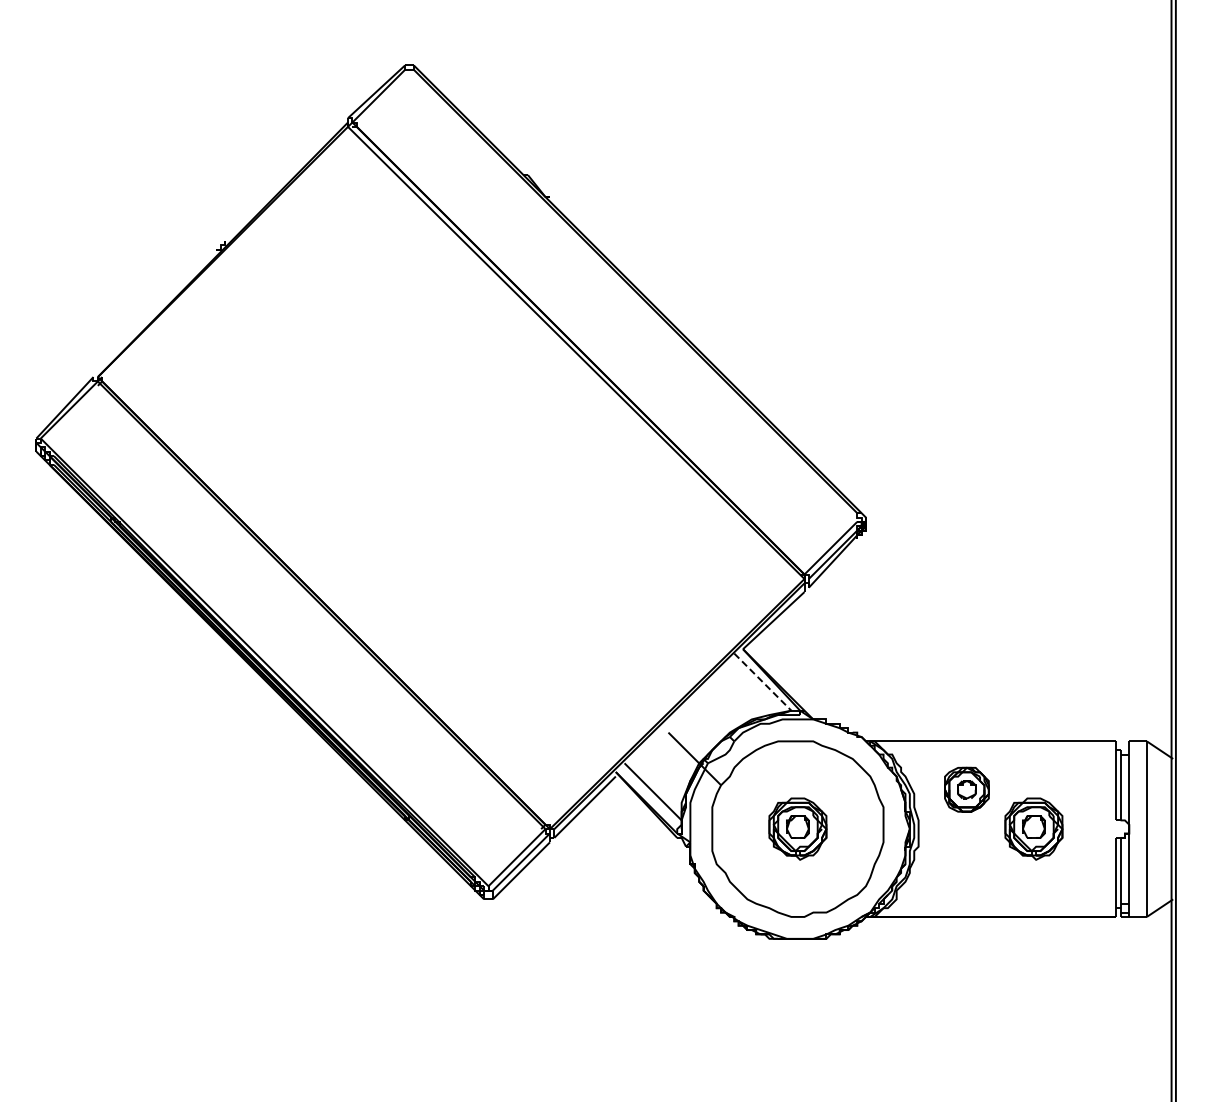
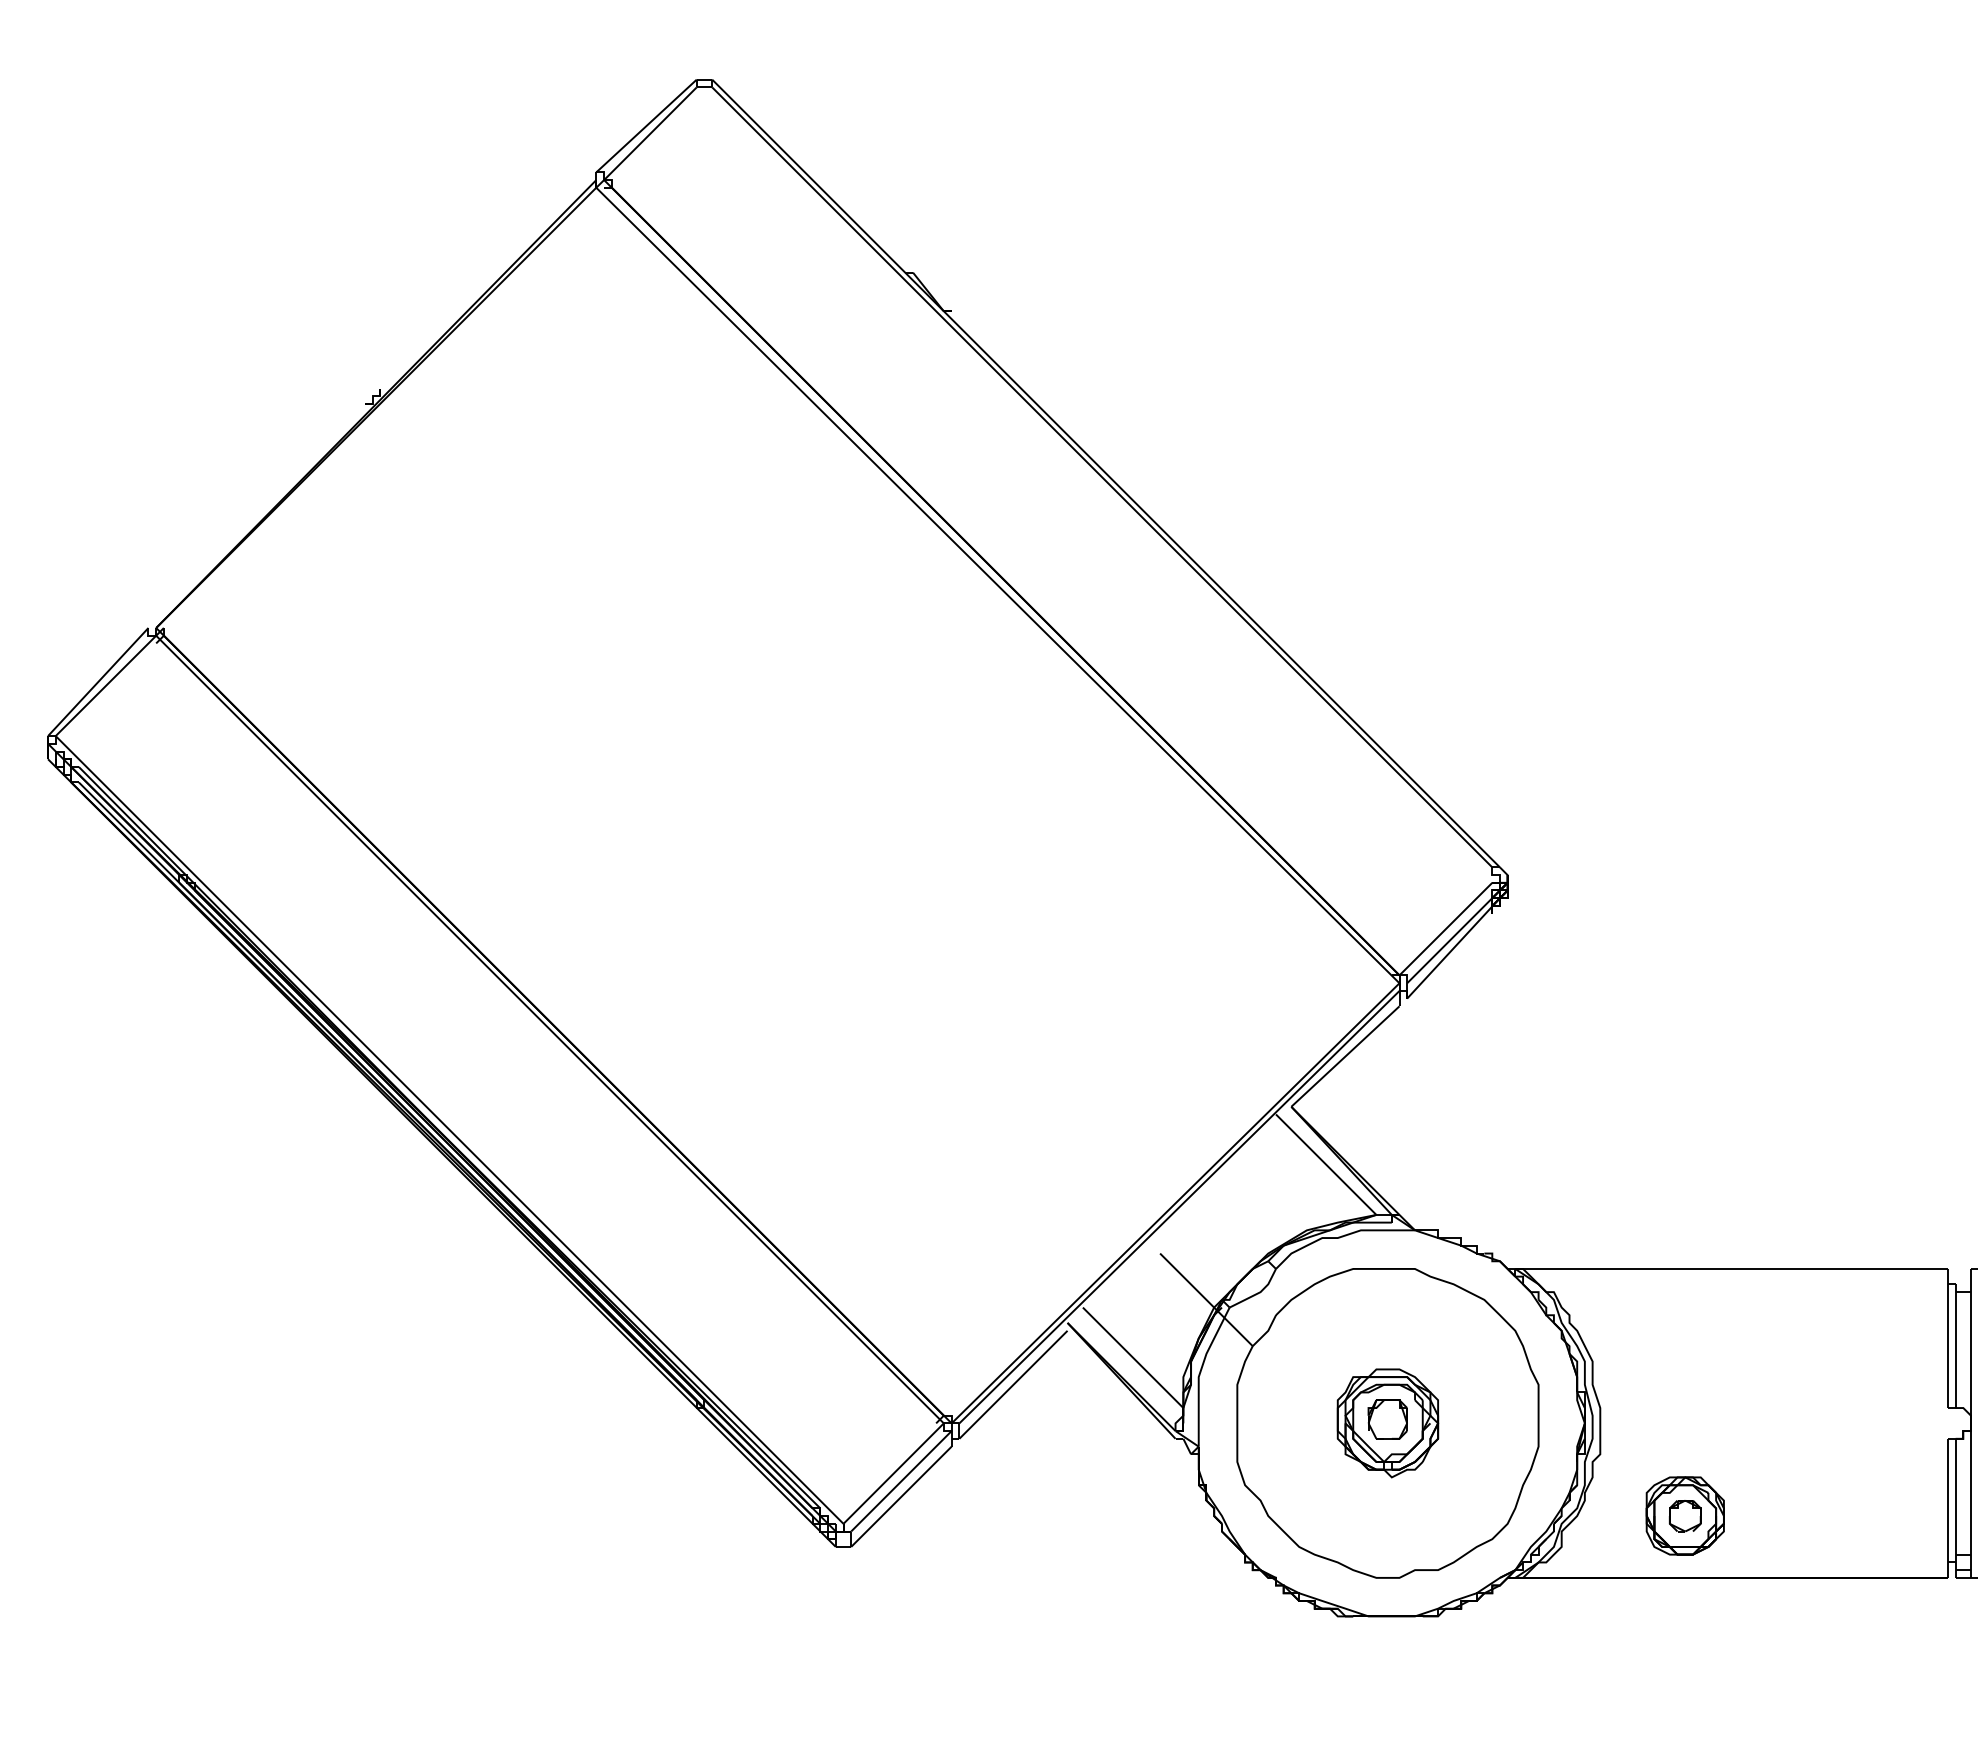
line: (763, 682) -> (1327, 1165), dashed -> solid
part: (966, 789) -> (1684, 1515), moved
part: (1033, 828) -> (1802, 1422), removed

